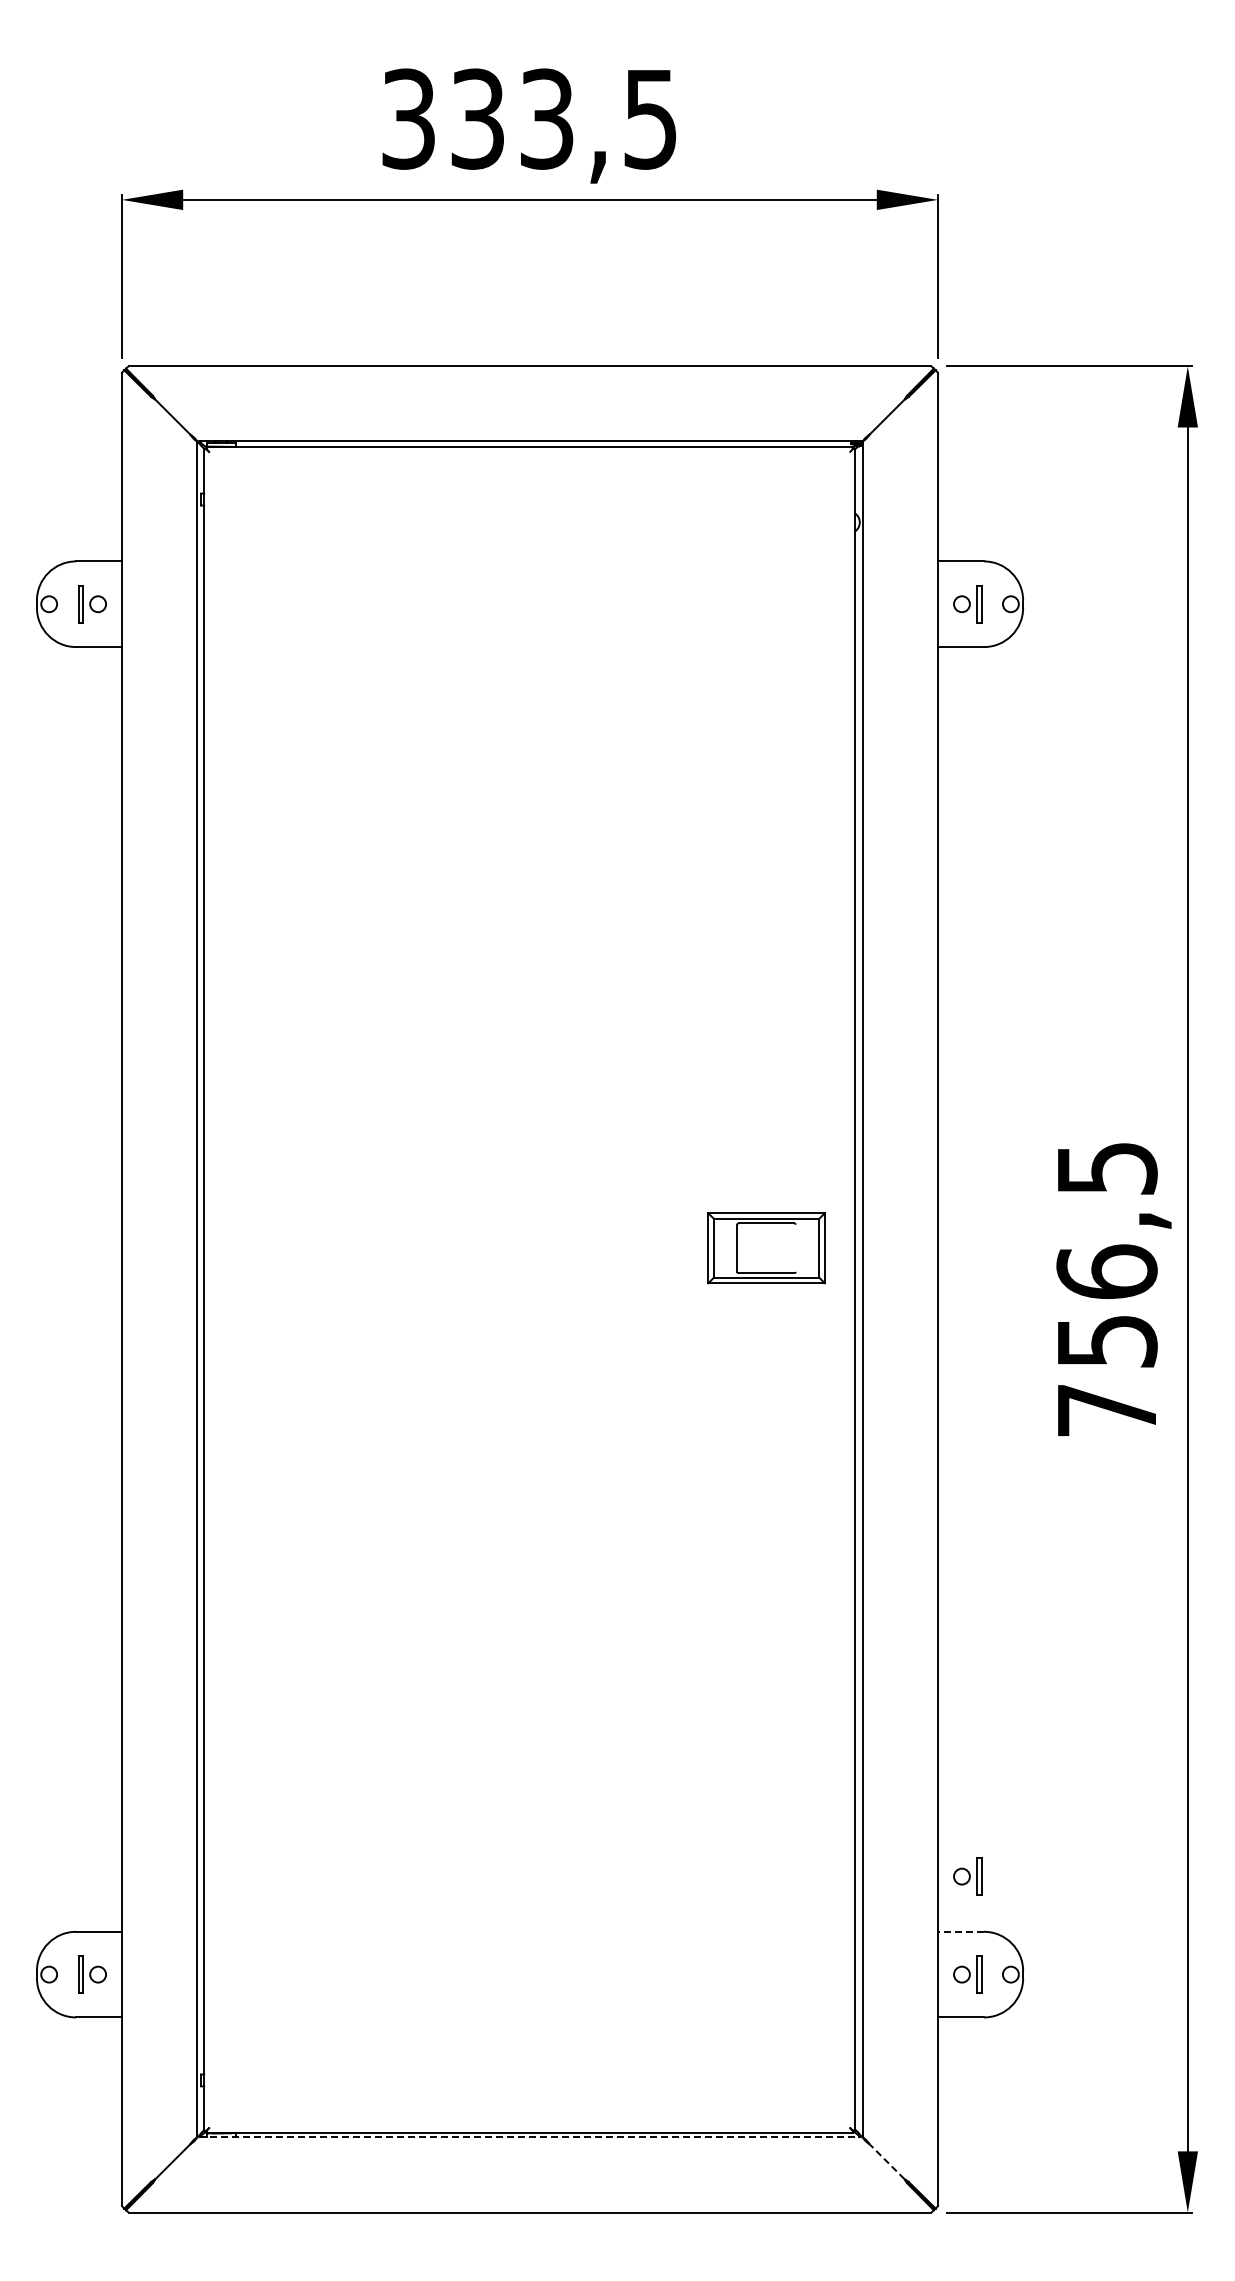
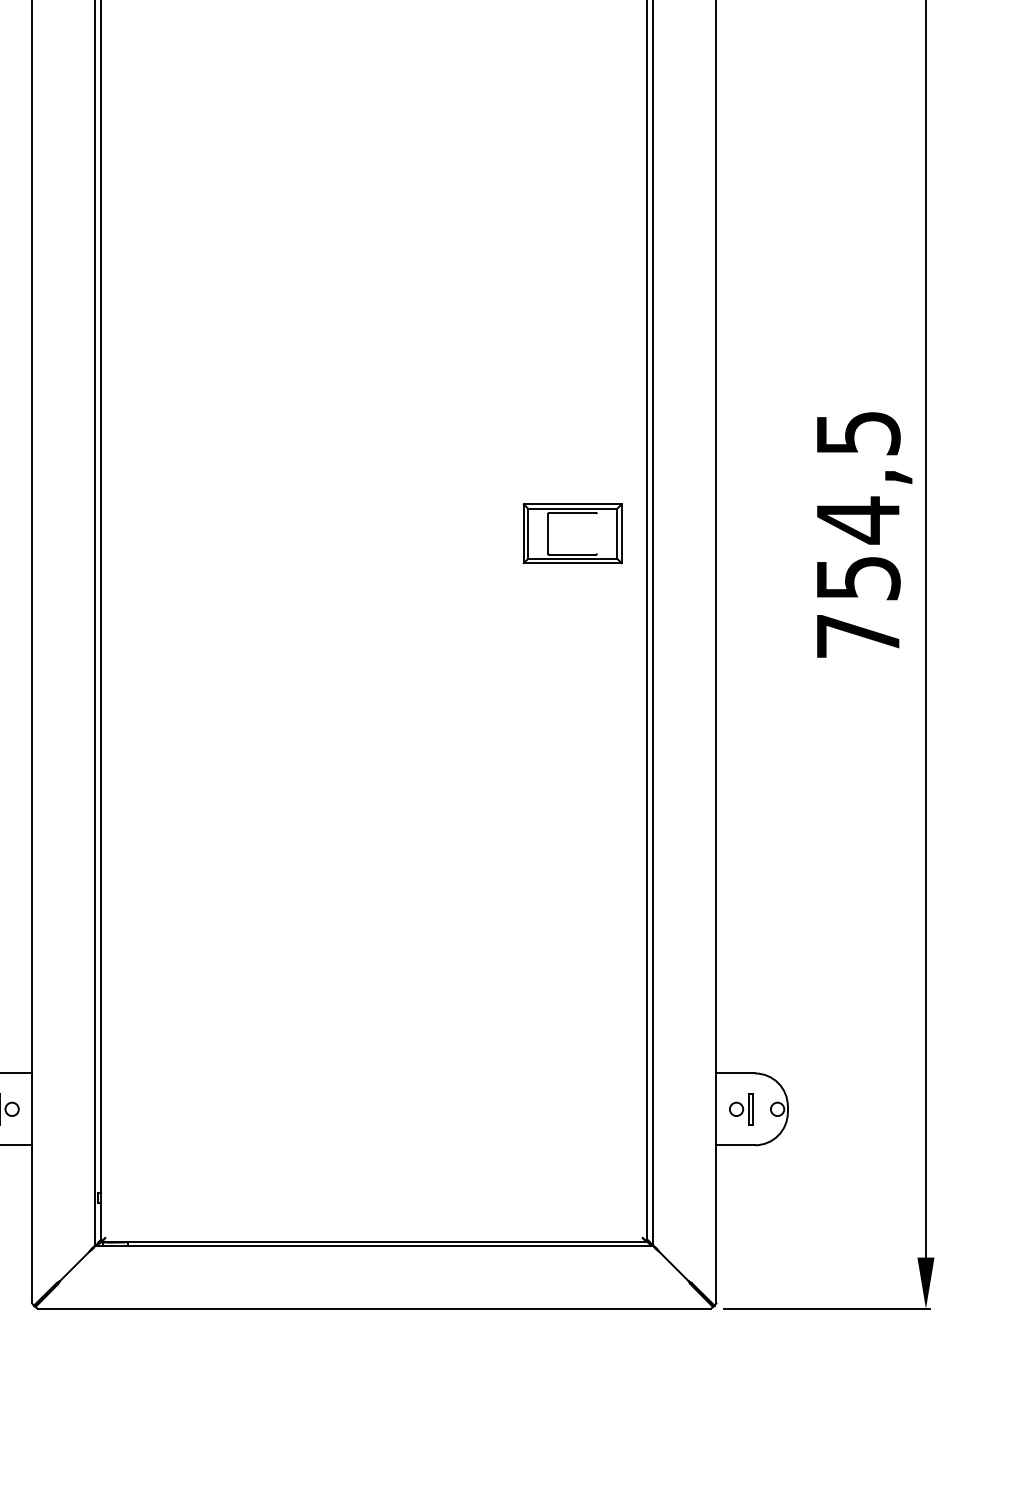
part: (766, 1248) -> (572, 533), moved
text: (1106, 1272) -> (857, 520), 756,5 -> 754,5
part: (967, 1876) -> (741, 1027), removed
line: (960, 1931) -> (735, 1073), dashed -> solid
line: (530, 2137) -> (374, 1245), dashed -> solid
line: (886, 2161) -> (673, 1266), dashed -> solid

